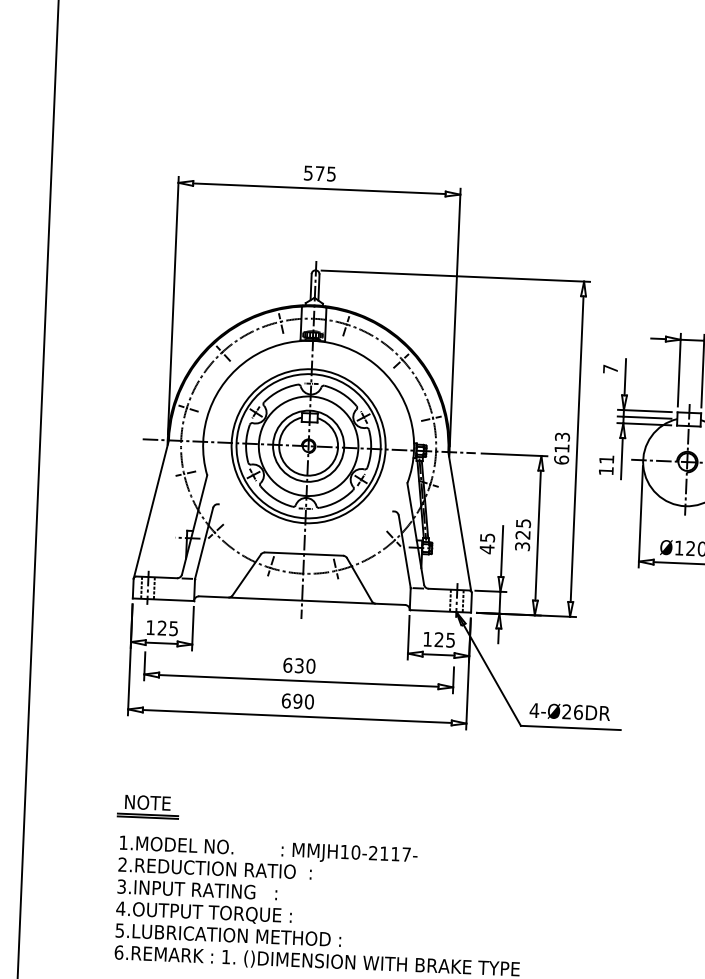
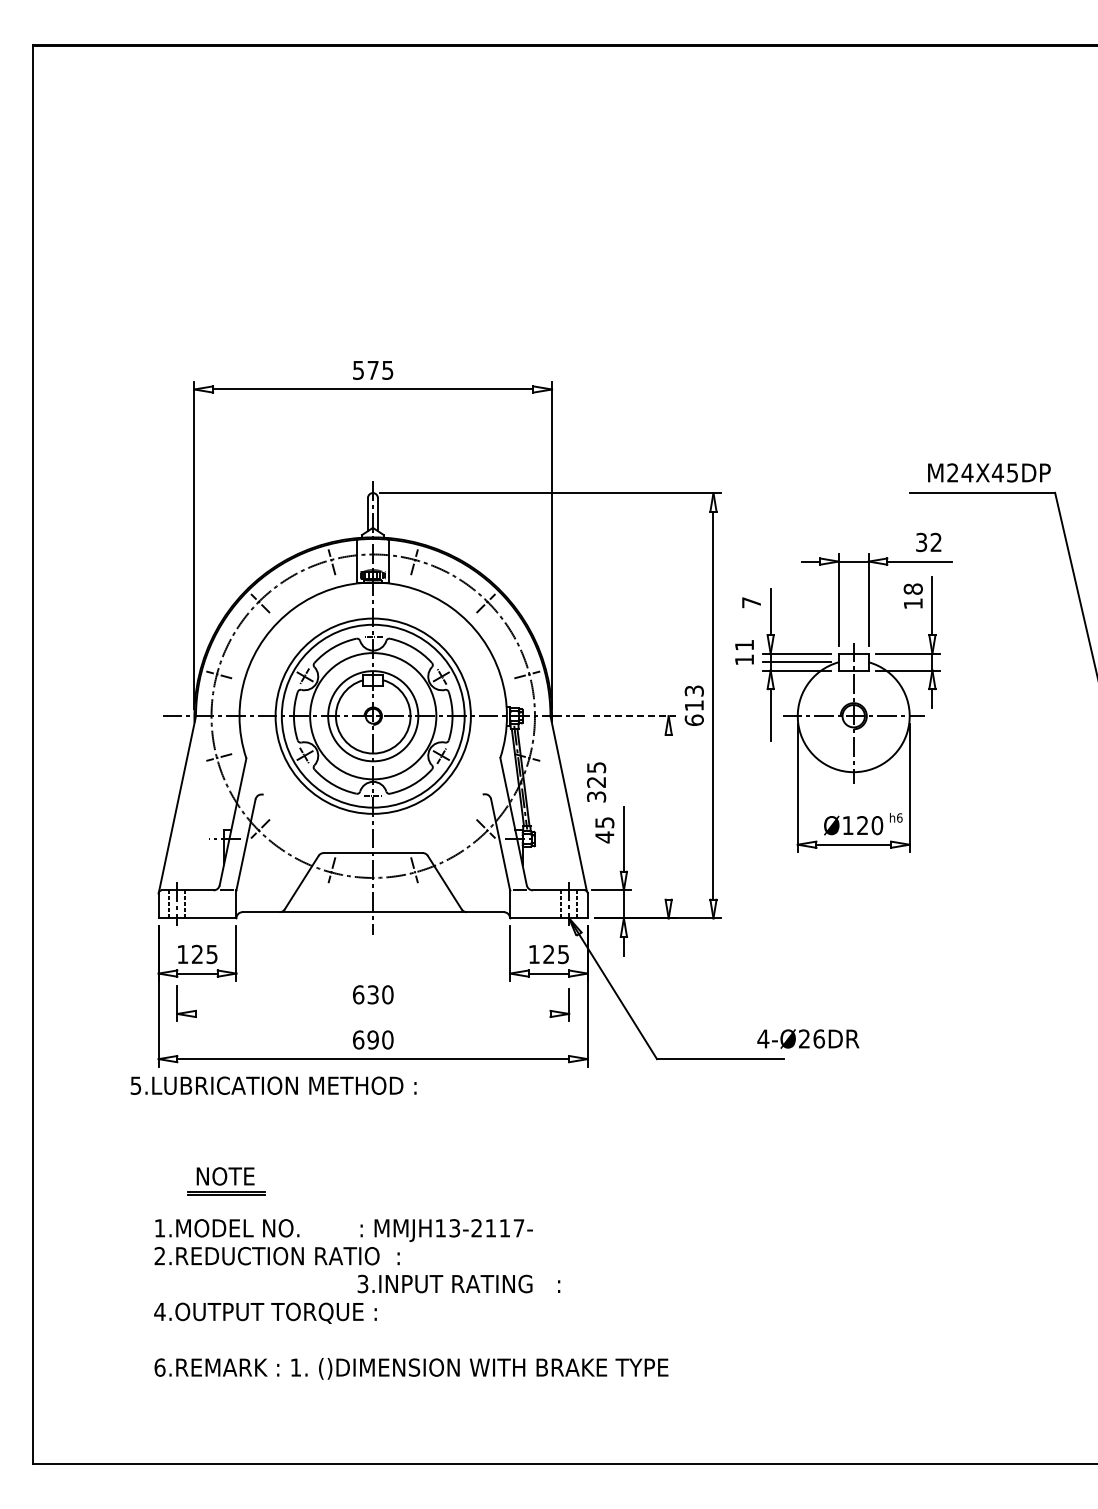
line: (514, 455) -> (634, 716), solid -> dashed
text: (606, 465) -> (744, 652), moved
text: (522, 535) -> (596, 782), moved
line: (538, 535) -> (668, 816), removed
line: (298, 680) -> (372, 1013), removed
text: (570, 711) -> (808, 1038), moved
part: (148, 806) -> (226, 1181), moved
text: (355, 852) -> (454, 1228), MMJH10-2117- -> MMJH13-2117-
text: (197, 889) -> (458, 1283), moved
text: (228, 934) -> (273, 1085), moved

